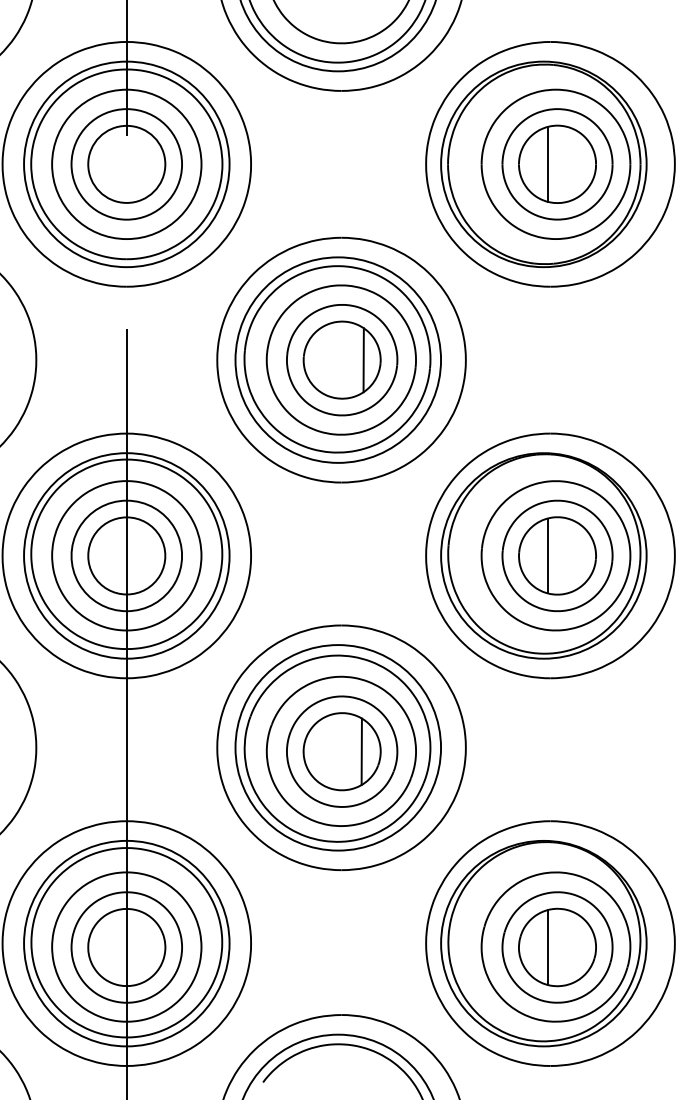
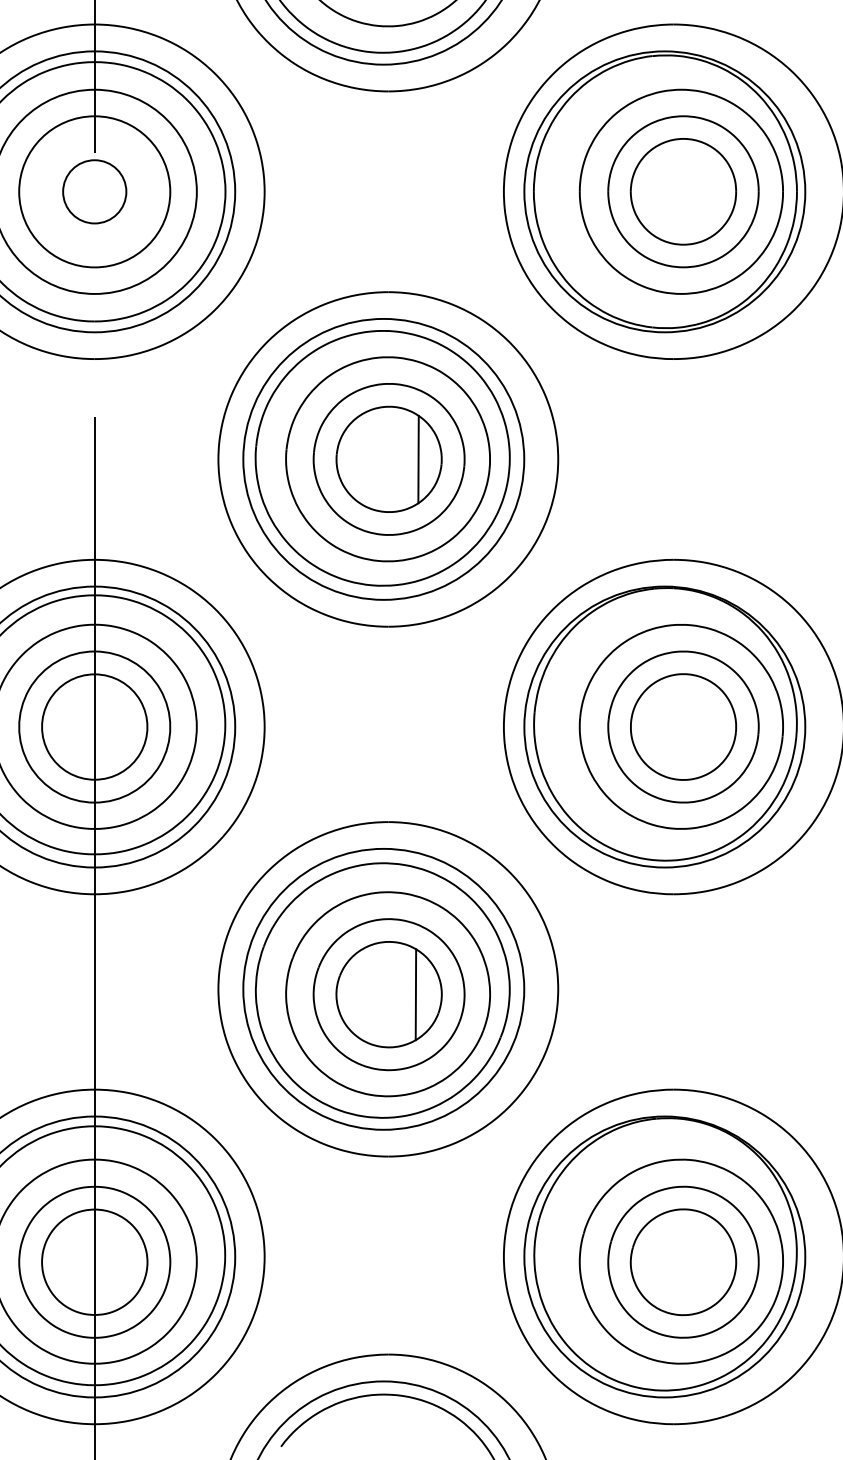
circle: (126, 163) -> (94, 190), size x0.6
line: (547, 163) -> (669, 190), removed
line: (547, 555) -> (669, 726), removed
line: (547, 947) -> (669, 1262), removed

